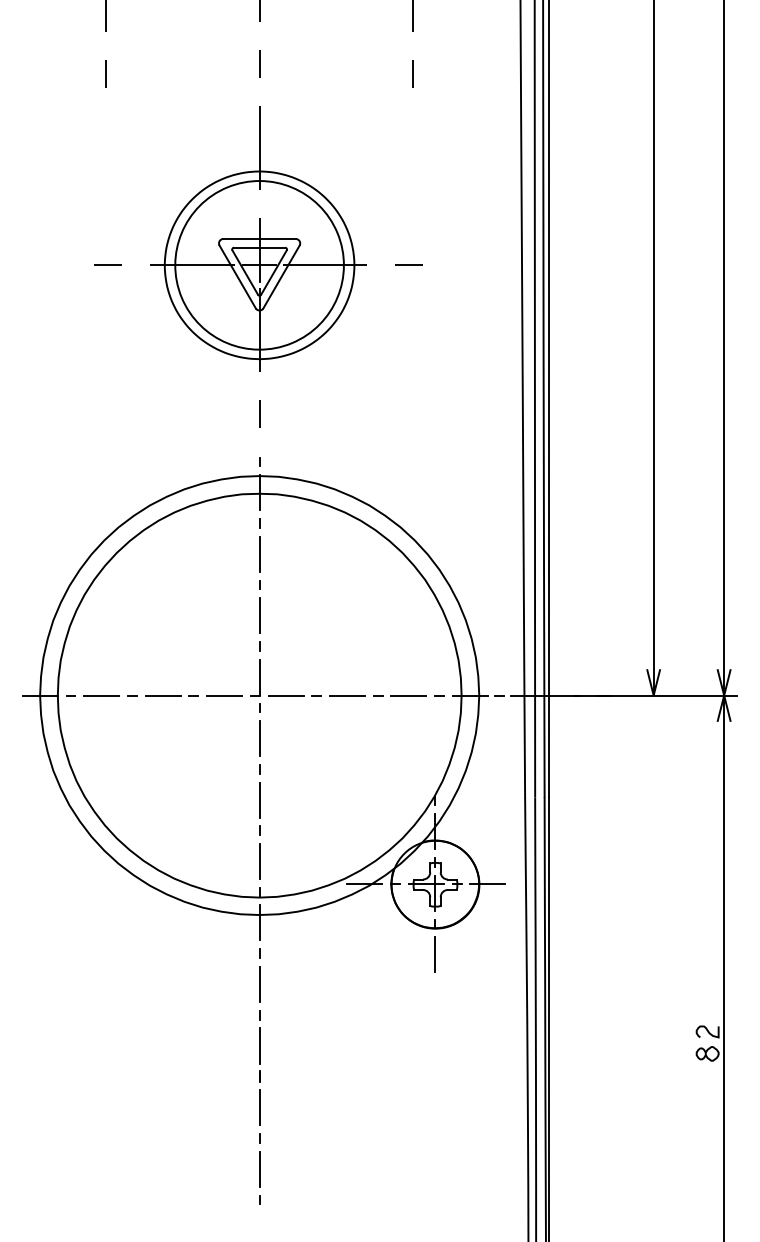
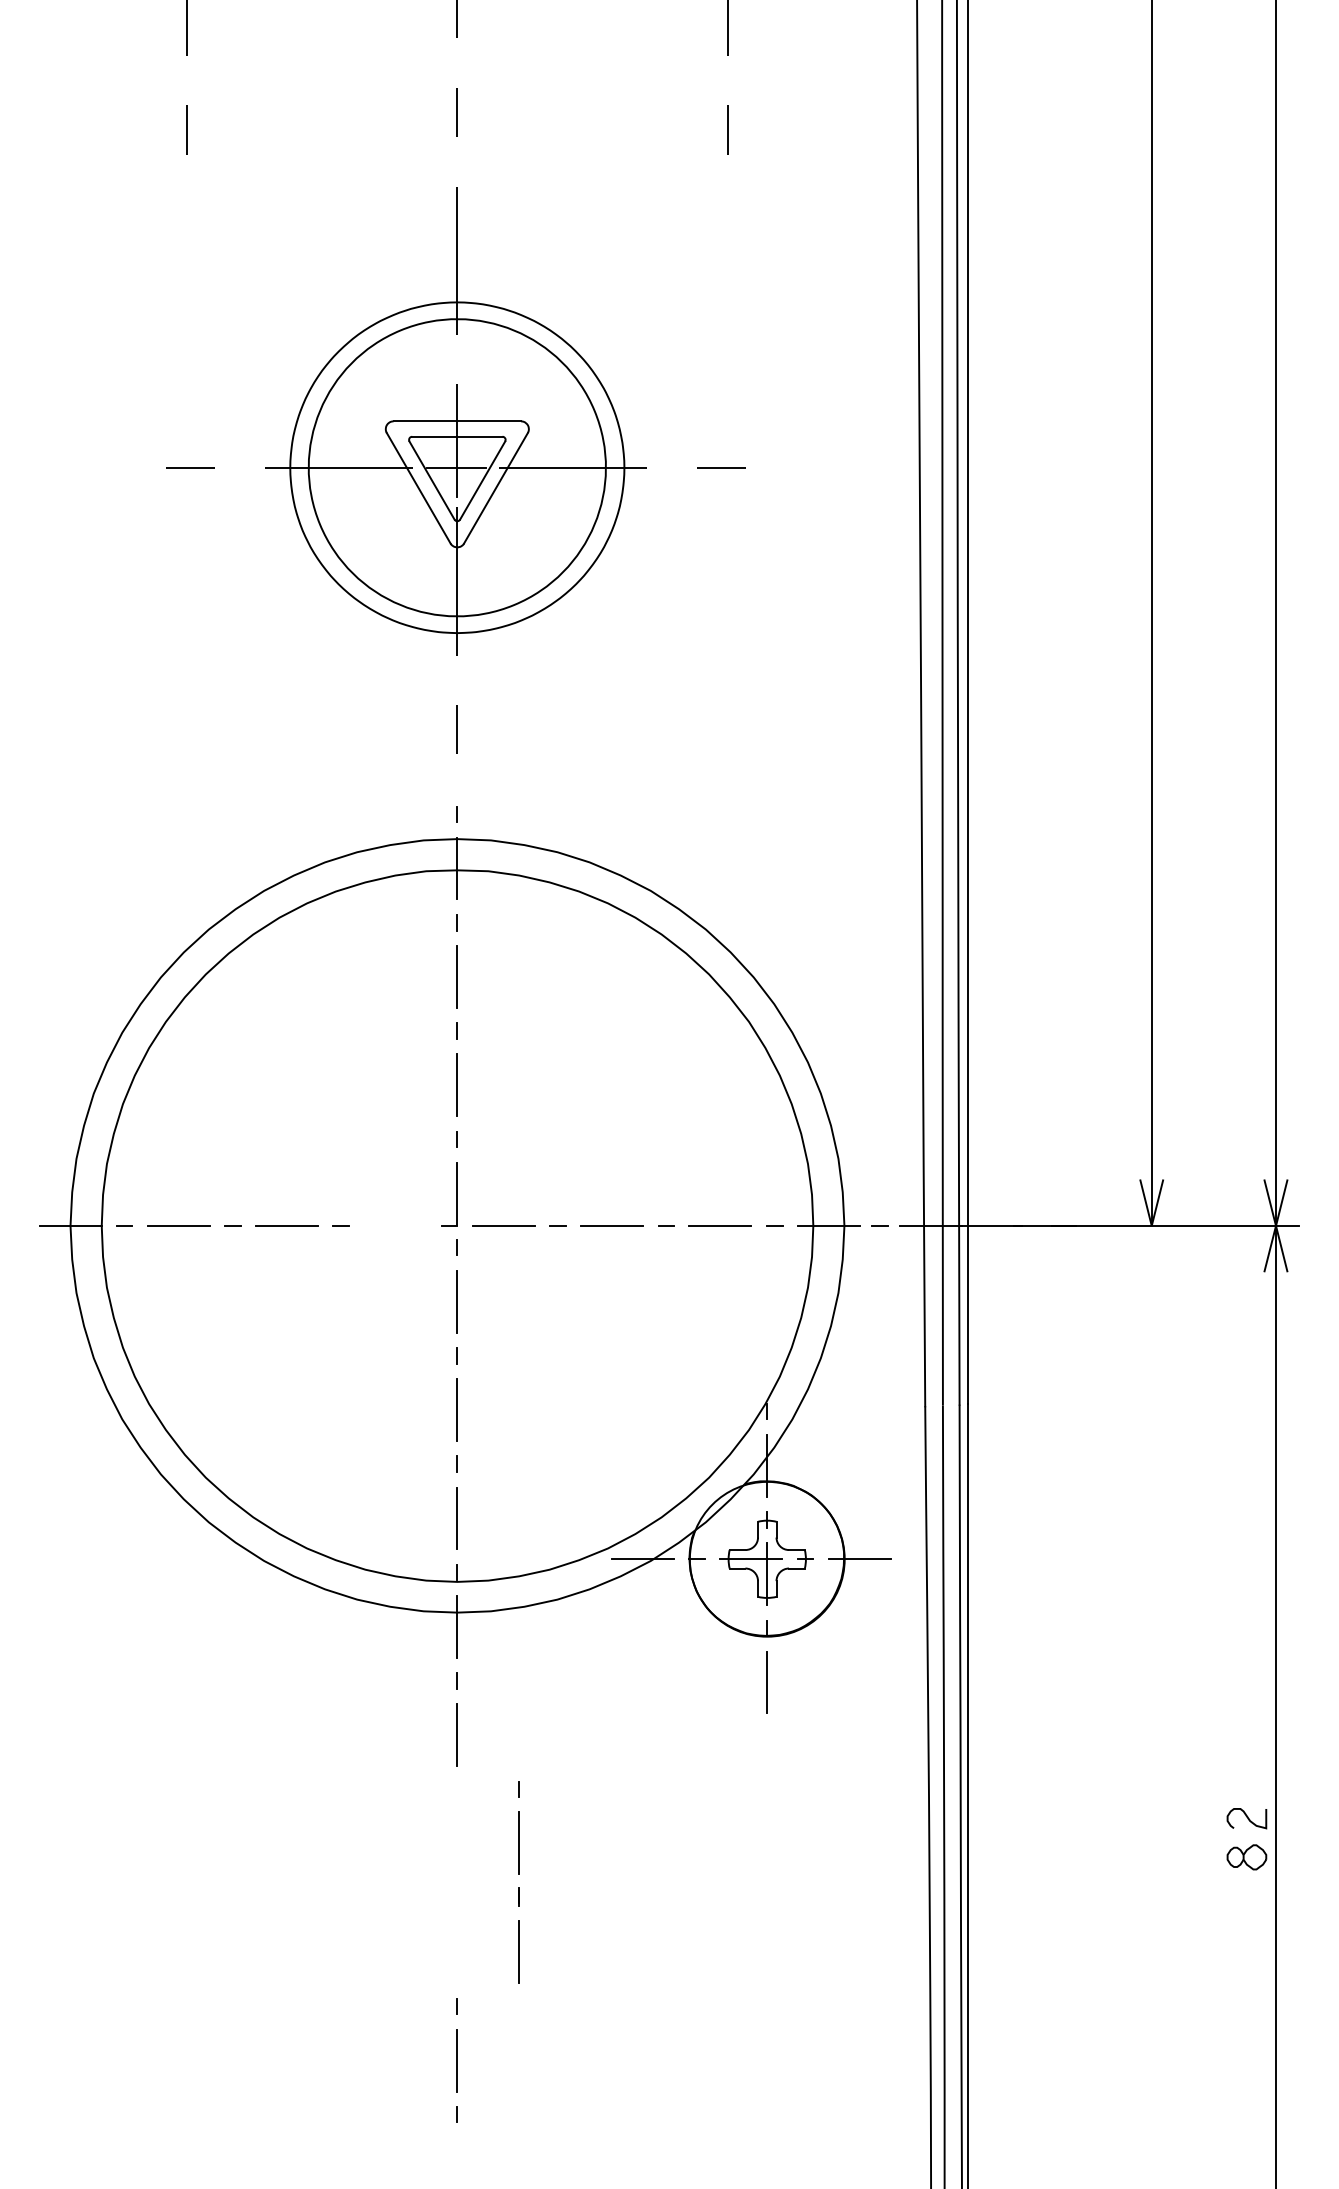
line: (224, 695) -> (395, 1225), removed
line: (259, 1064) -> (518, 1876), moved

